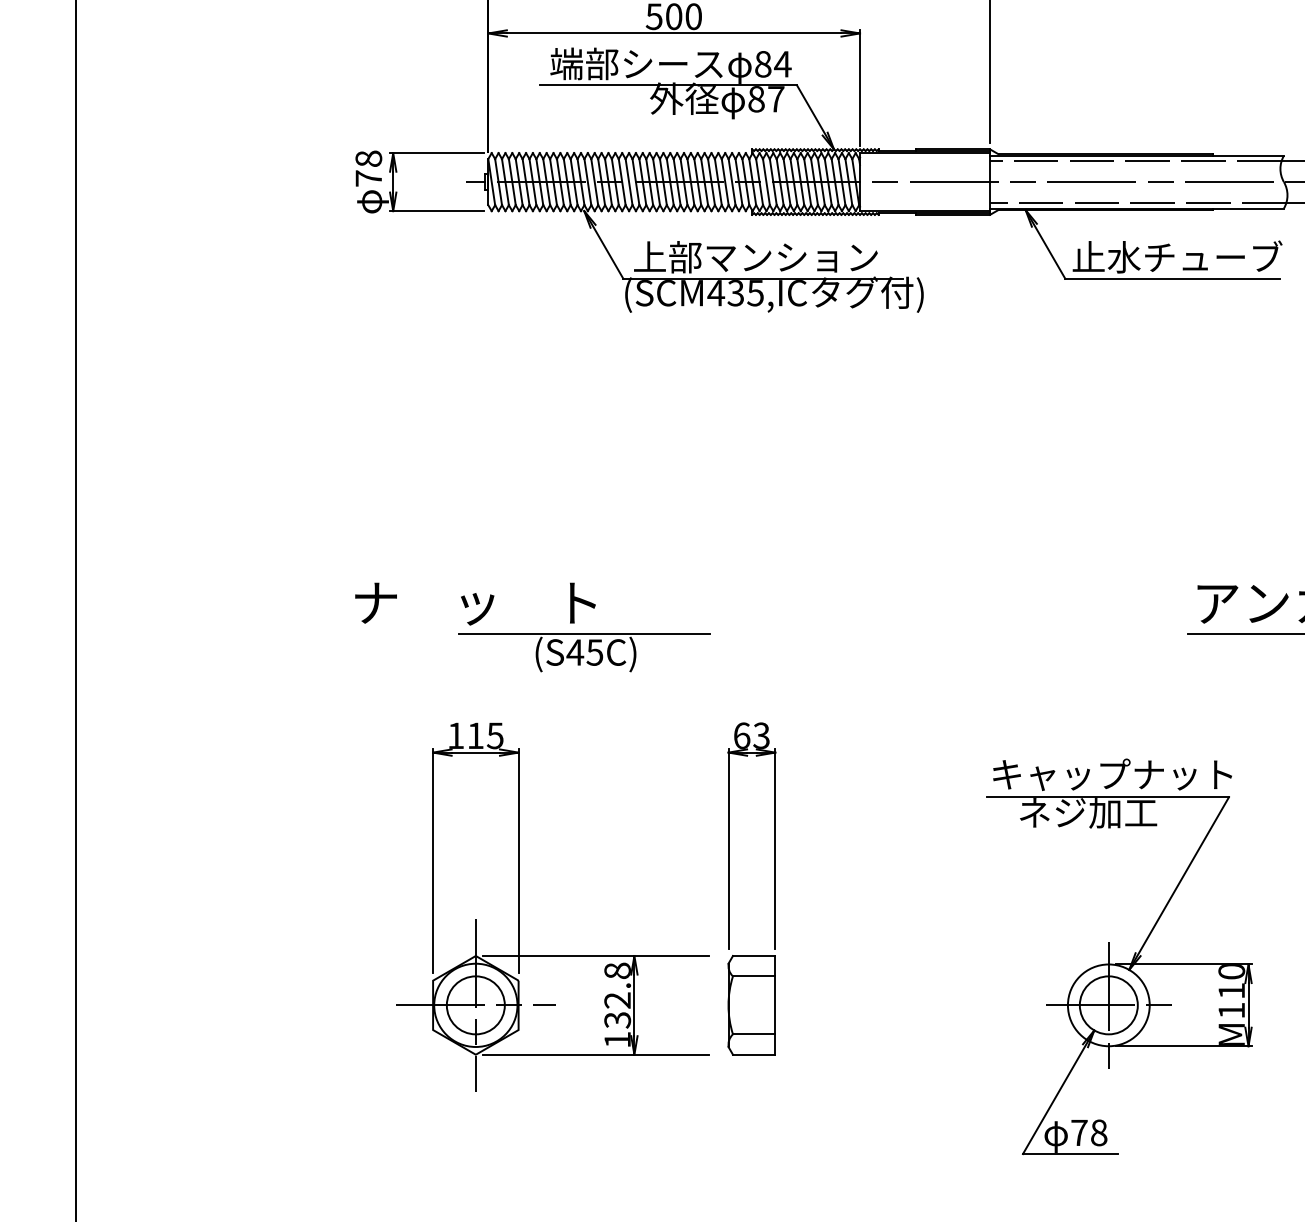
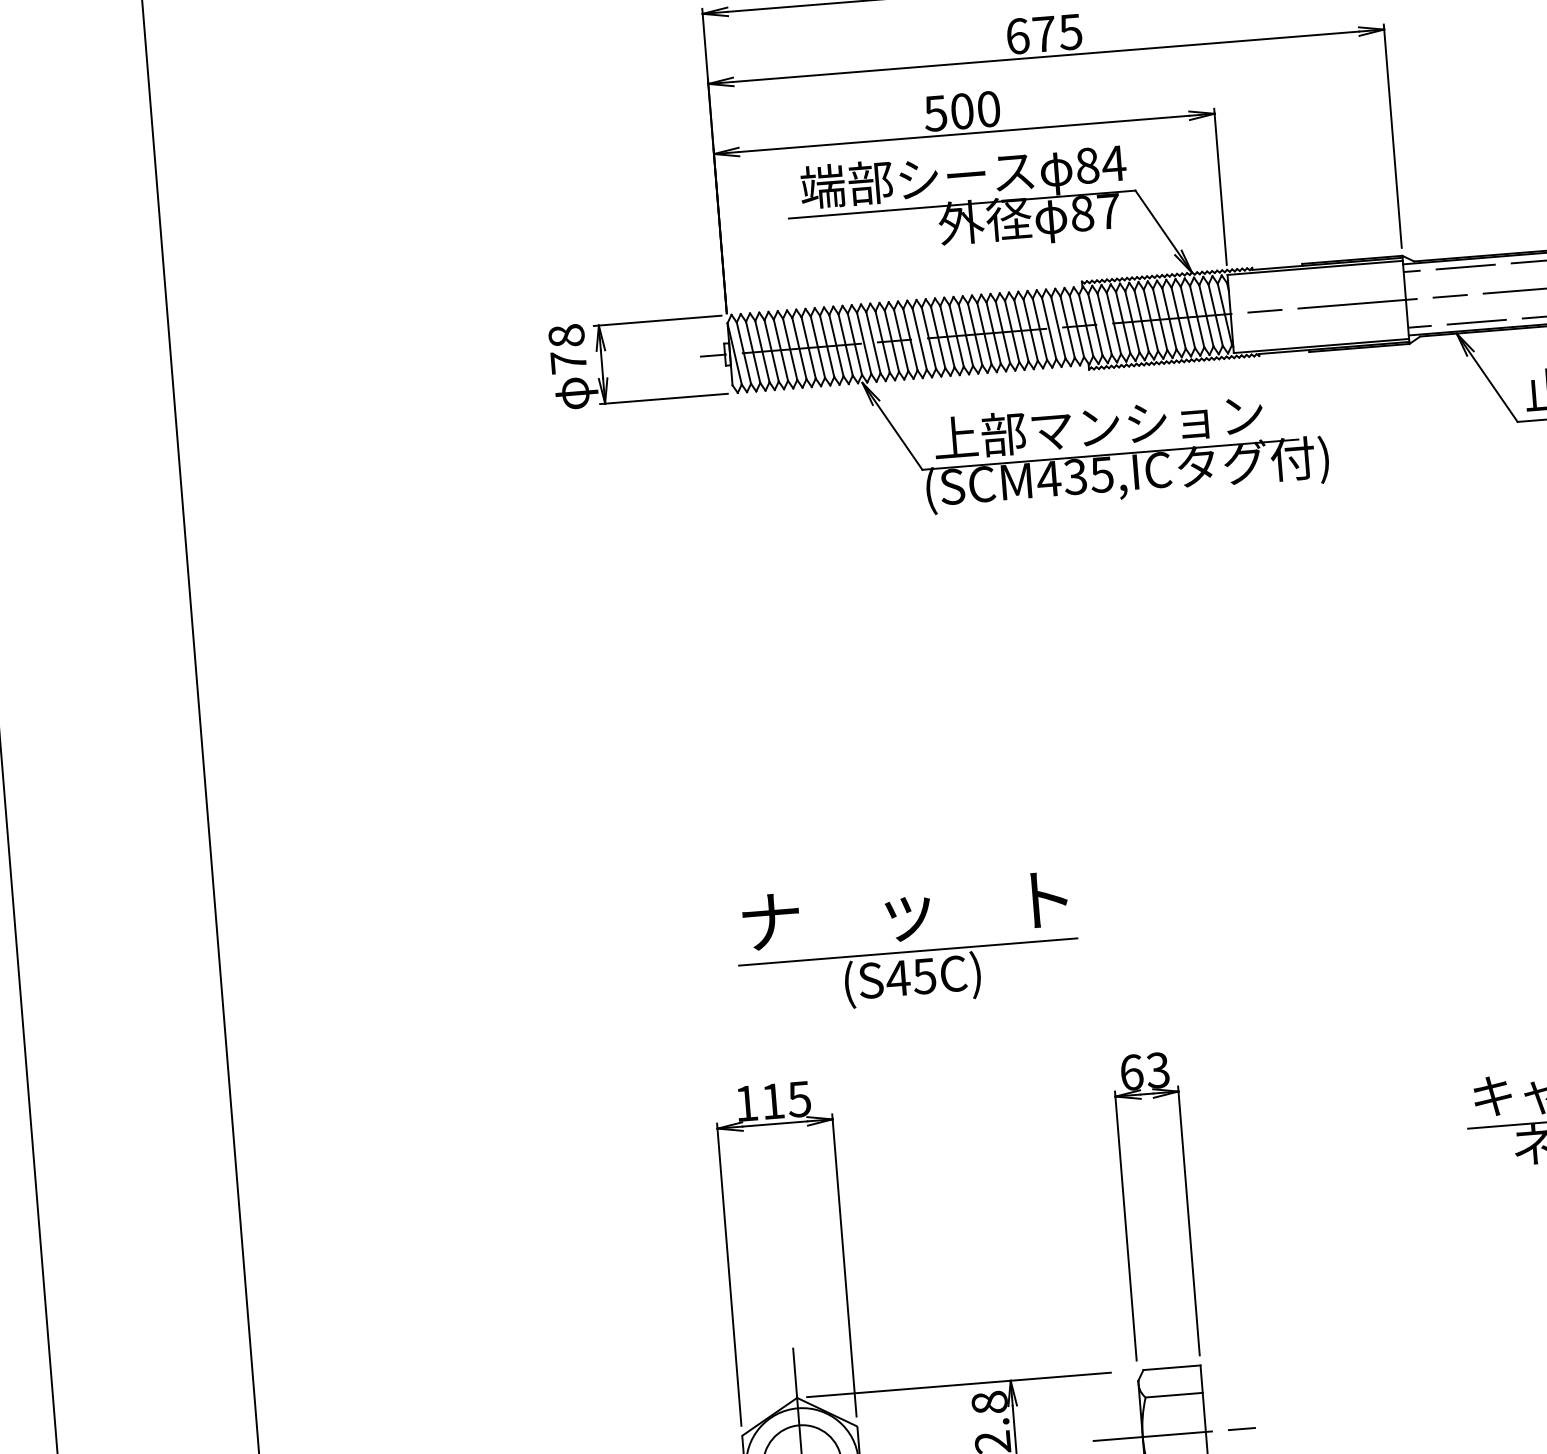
text: (475, 603) -> (905, 911), moved
line: (751, 1005) -> (1173, 1434), added

